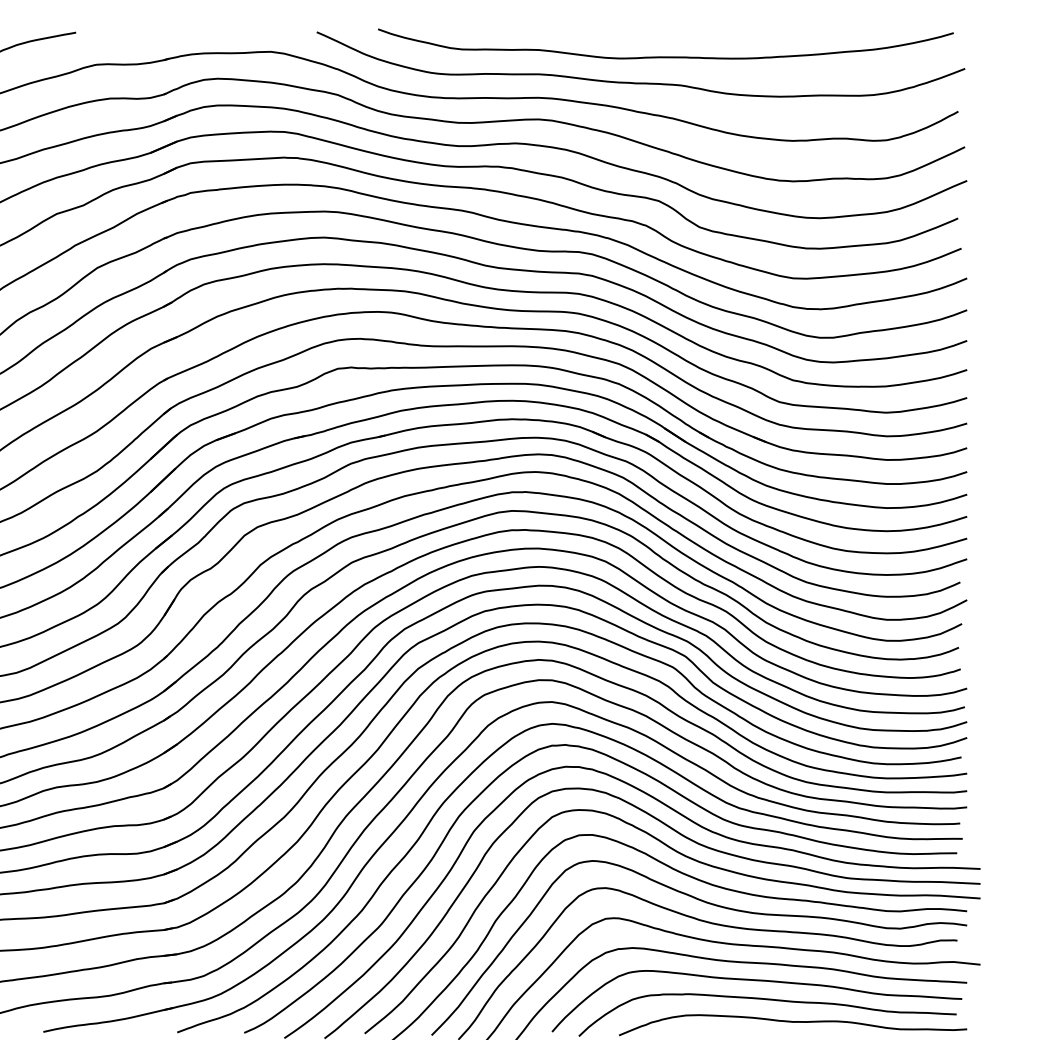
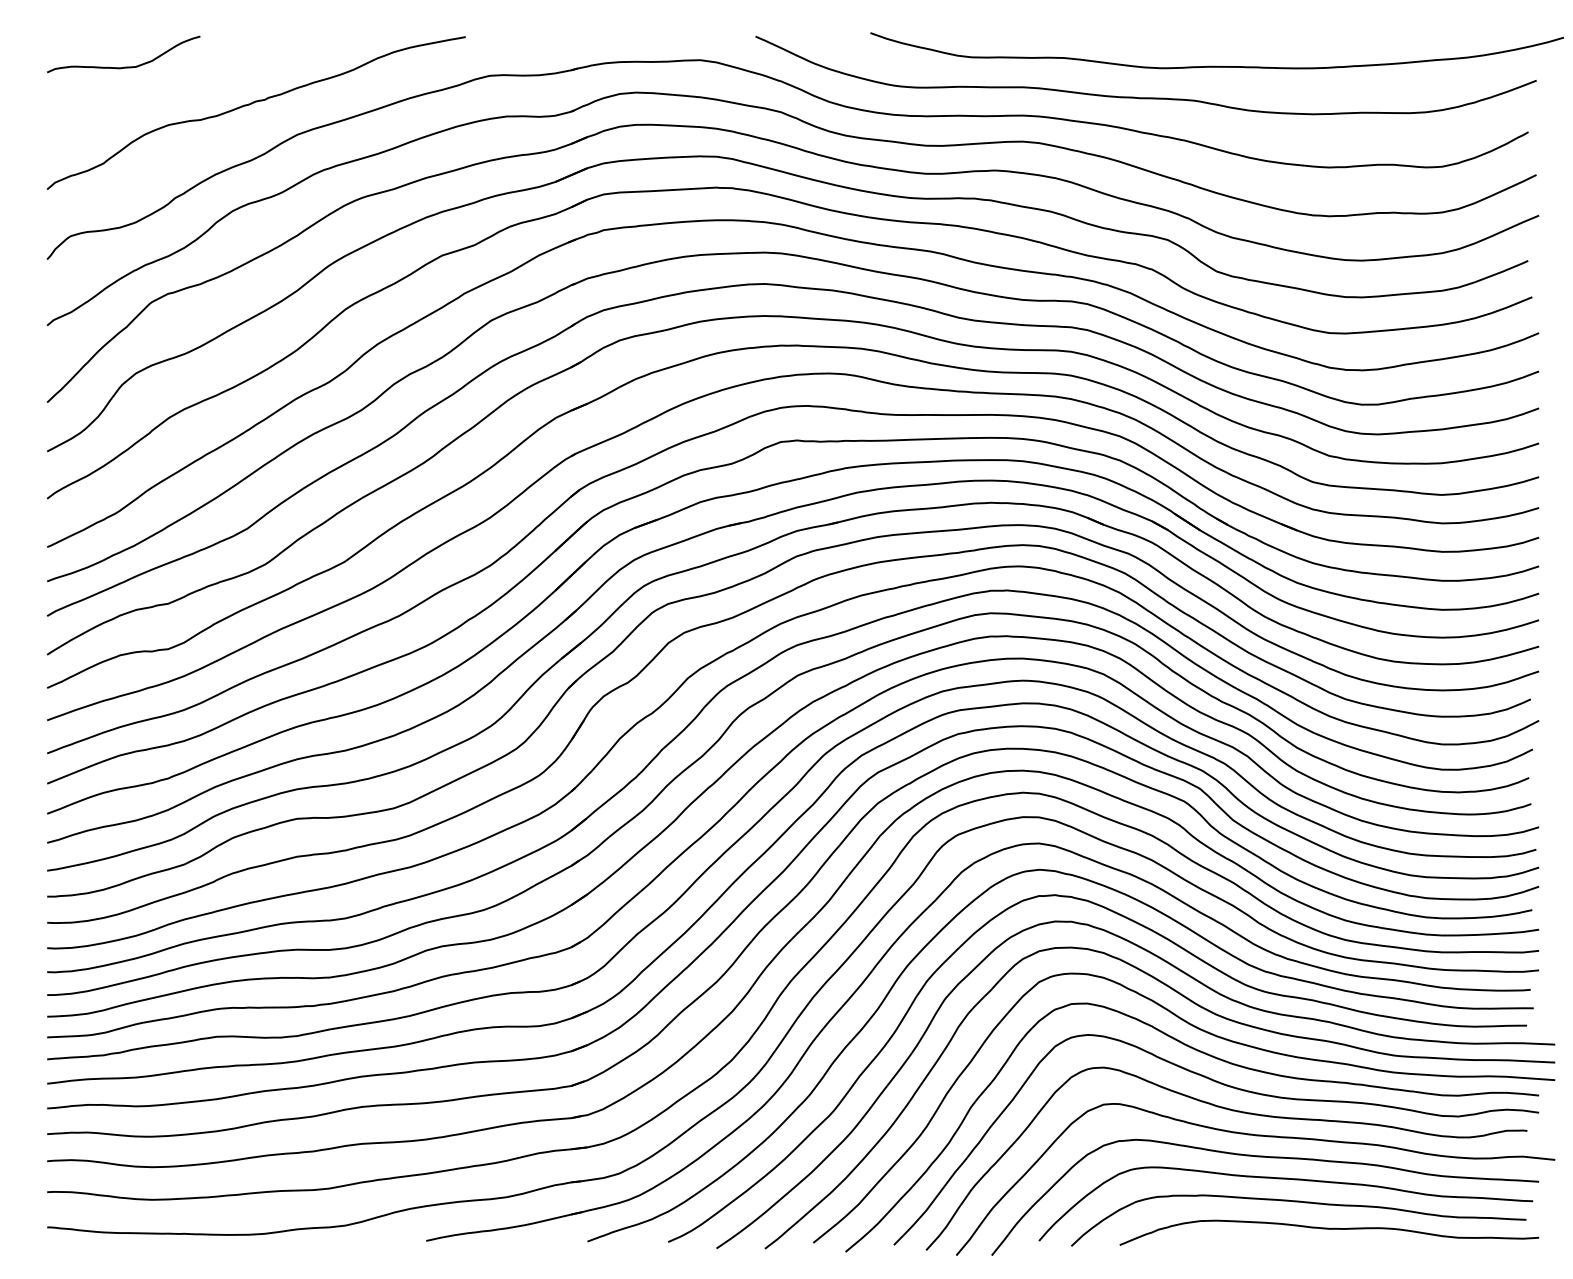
curve: (665, 56) -> (1216, 65), moved

